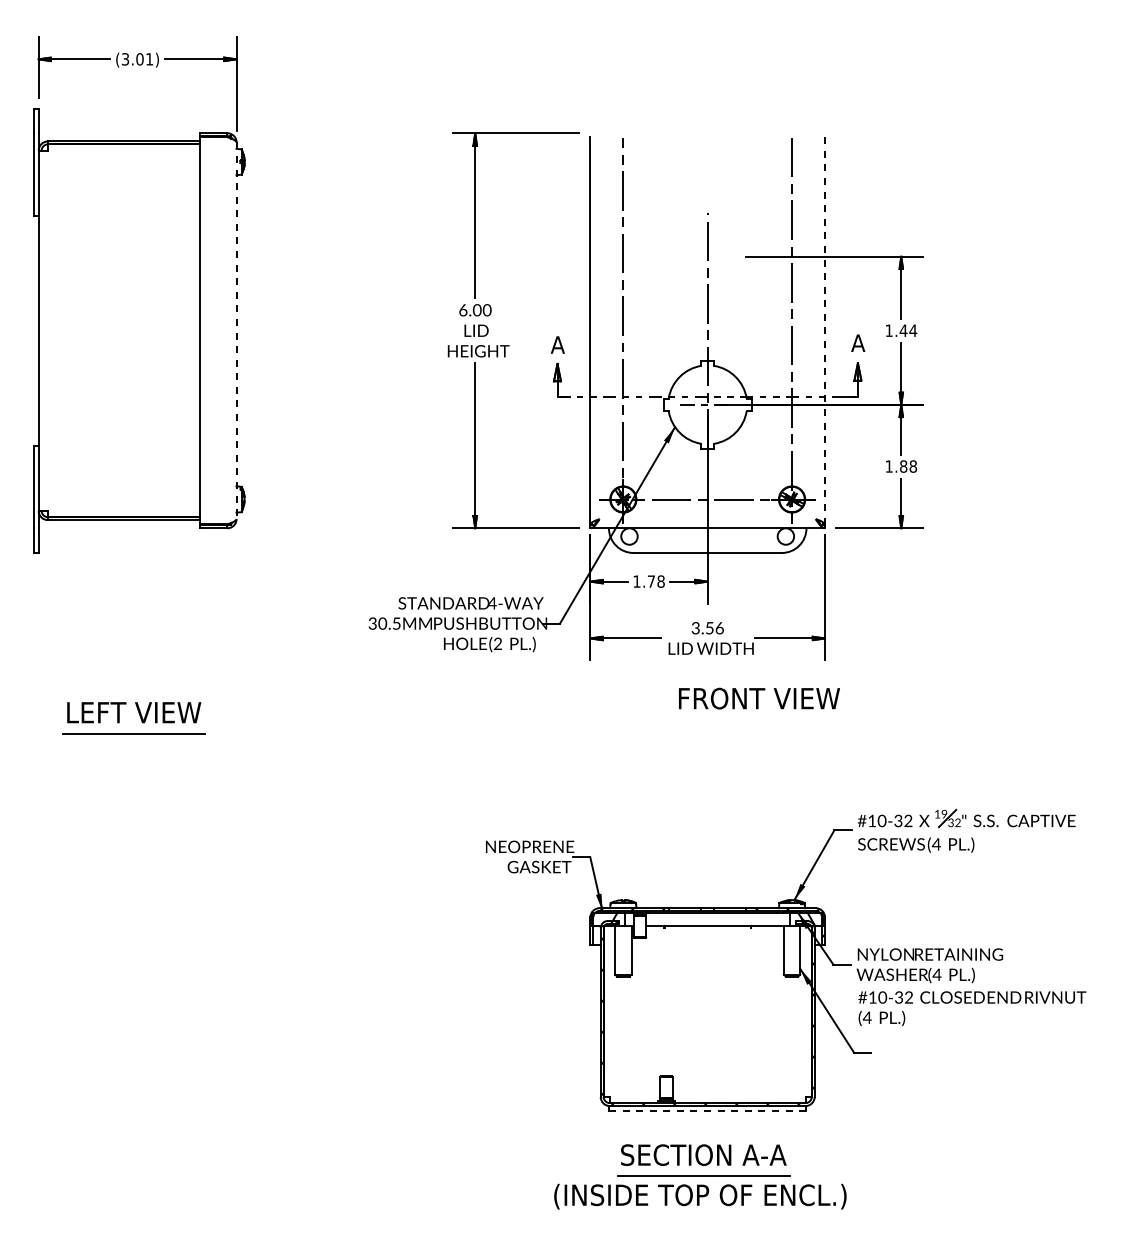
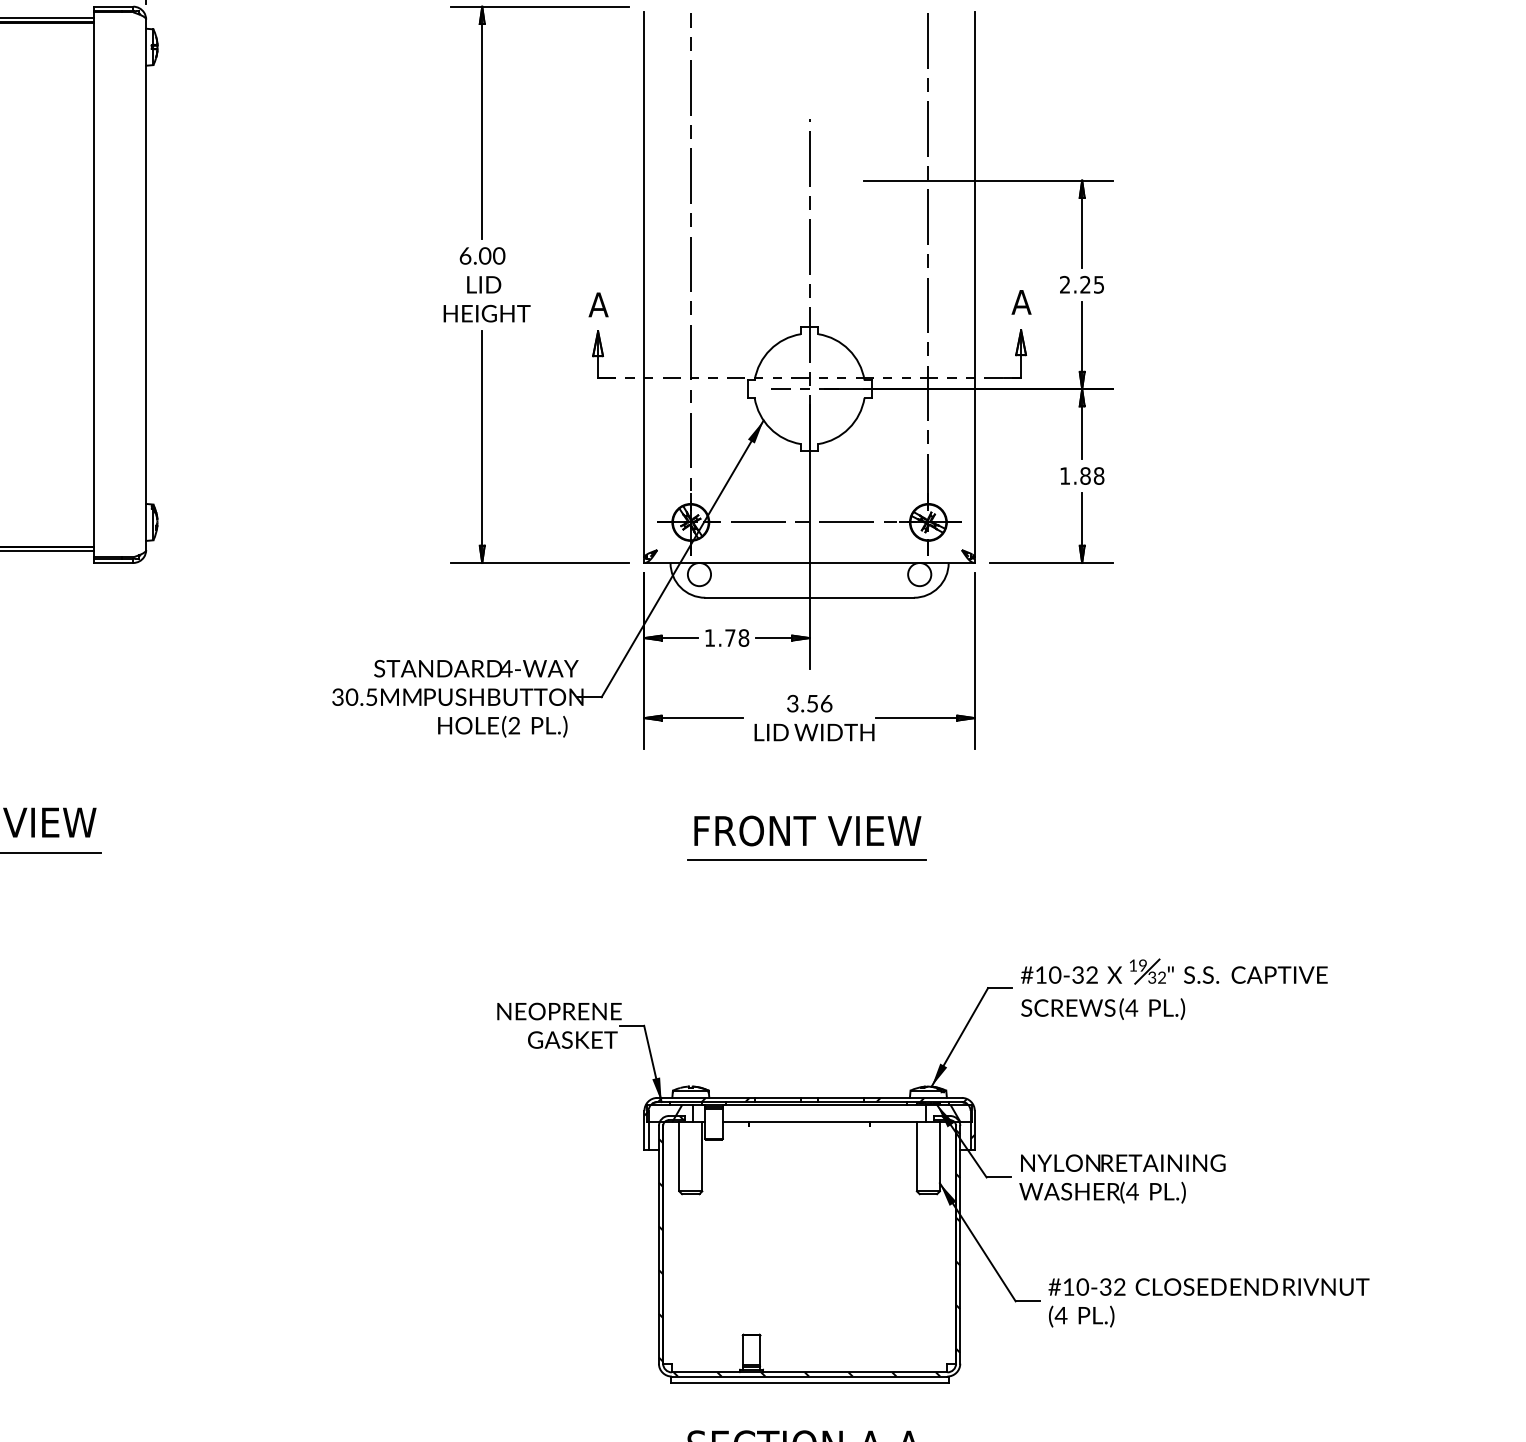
line: (825, 330) -> (975, 284), dashed -> solid
text: (901, 330) -> (1082, 284), 1.44 -> 2.25
line: (236, 331) -> (146, 285), dashed -> solid
text: (759, 698) -> (807, 830), moved
line: (705, 739) -> (806, 860), added
text: (972, 1008) -> (1209, 1302), moved
line: (707, 1110) -> (809, 1382), dashed -> solid

